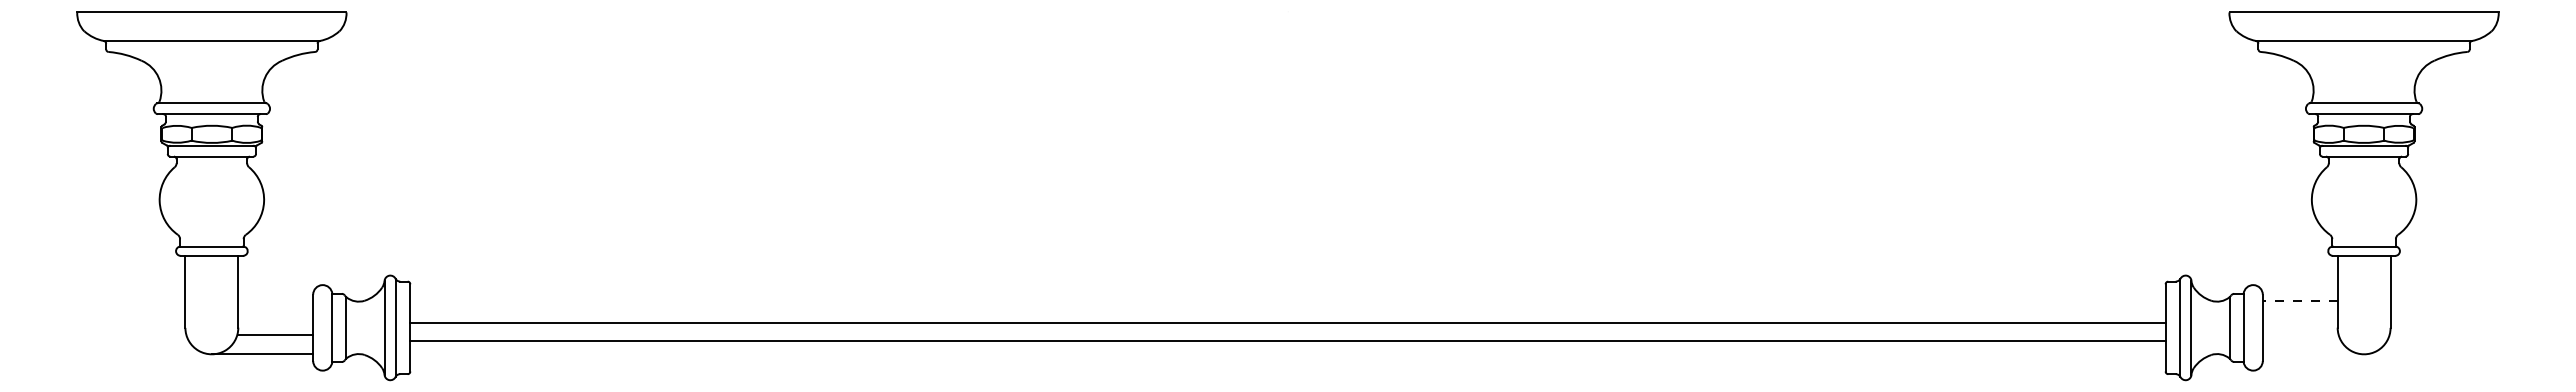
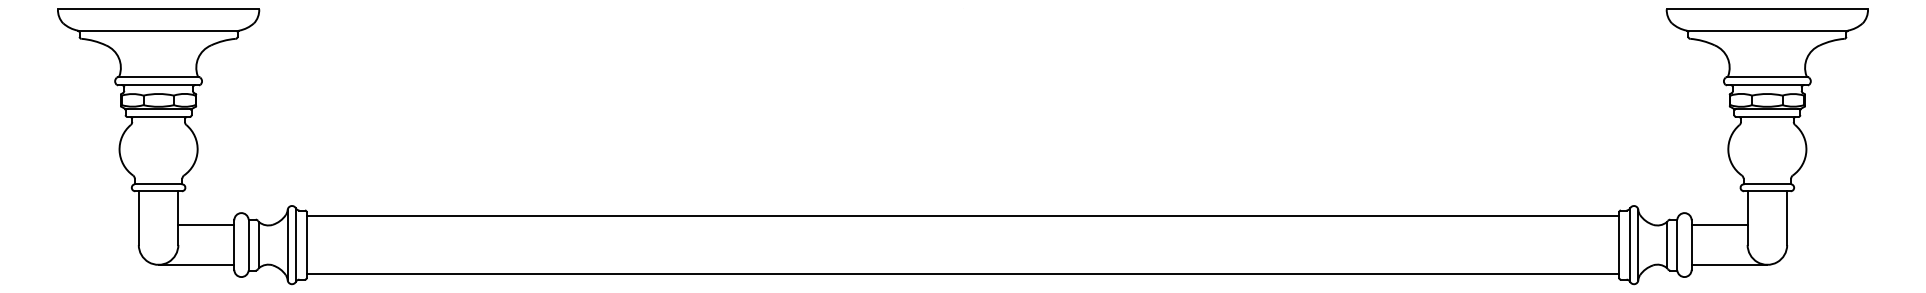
line: (2299, 301) -> (1719, 225), dashed -> solid
line: (1287, 323) -> (962, 216), moved
line: (275, 335) -> (206, 225), moved
line: (1287, 340) -> (962, 273), moved
line: (2313, 354) -> (1729, 264), added

